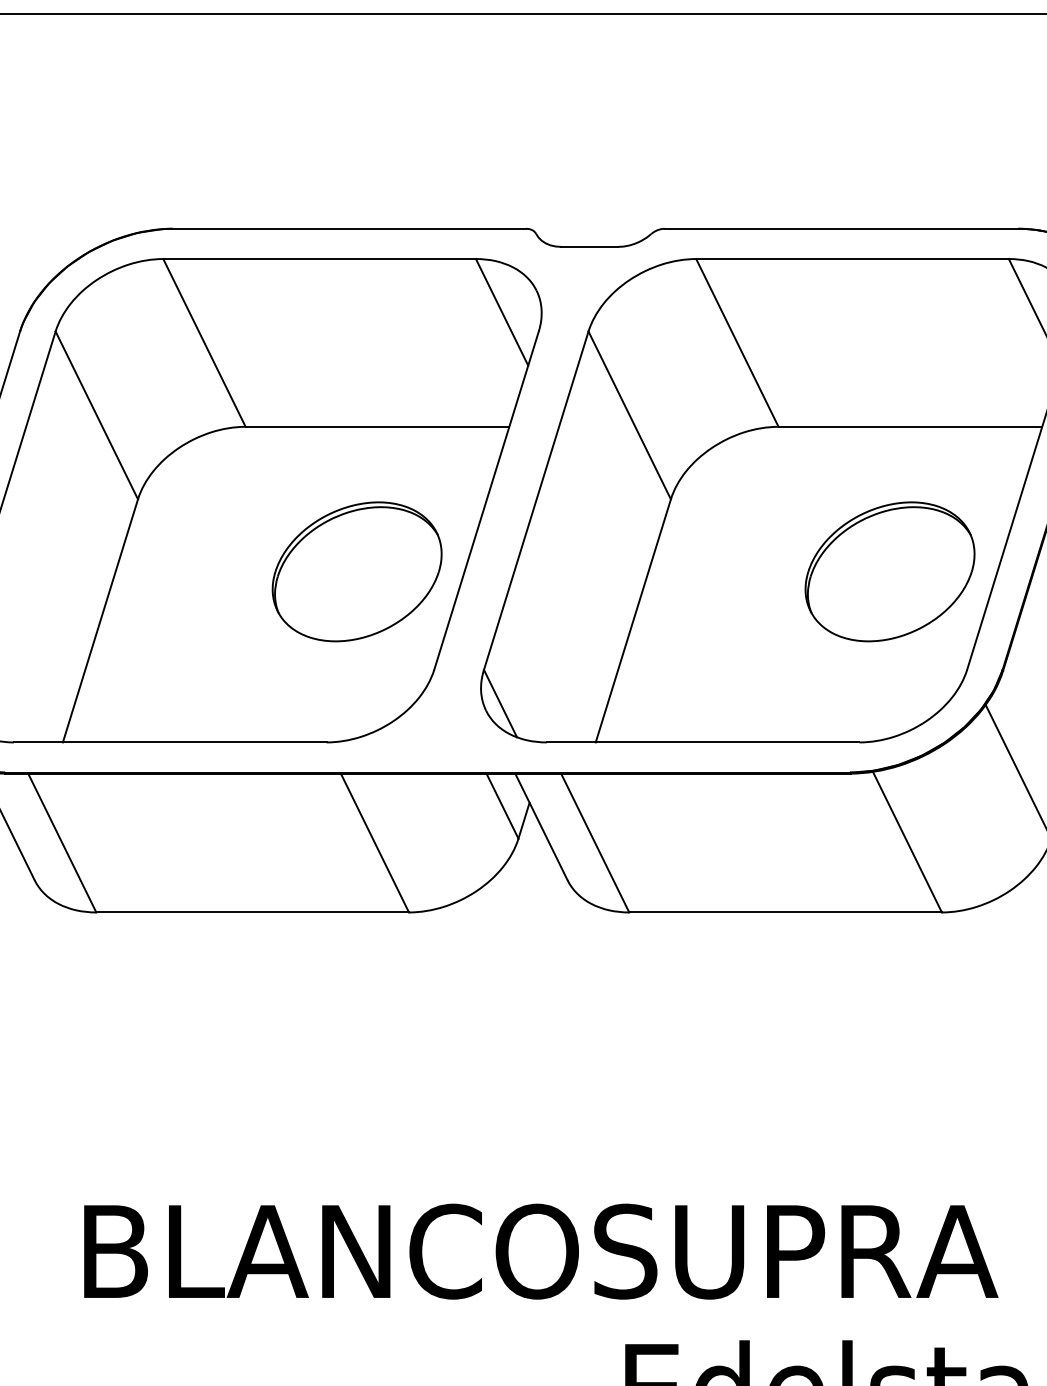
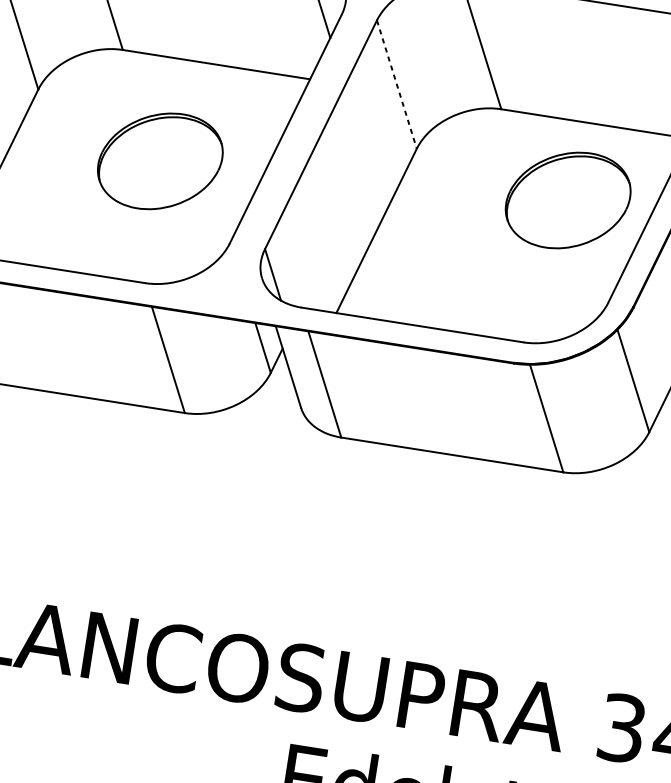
line: (629, 415) -> (396, 84), solid -> dashed
part: (356, 571) -> (159, 161), moved
part: (889, 571) -> (567, 200), moved

